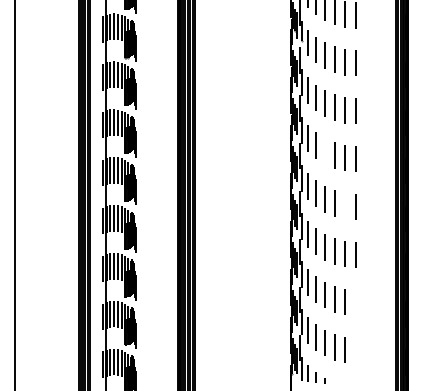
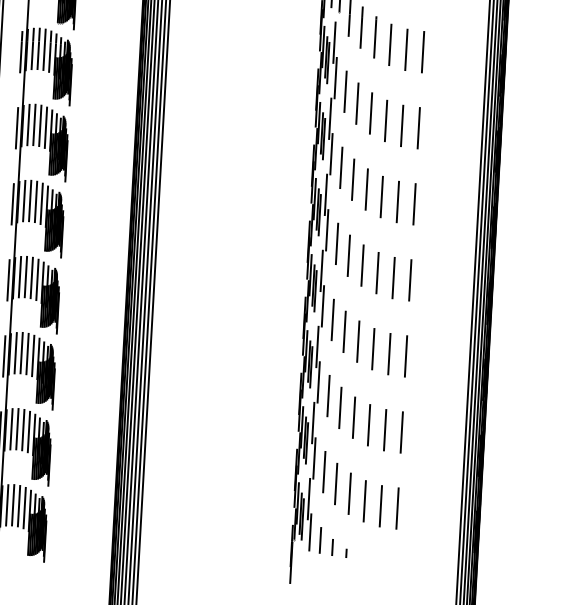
line: (325, 151) -> (367, 189), added
line: (345, 205) -> (394, 277), added
line: (355, 302) -> (401, 432), added
line: (355, 350) -> (397, 508), added

